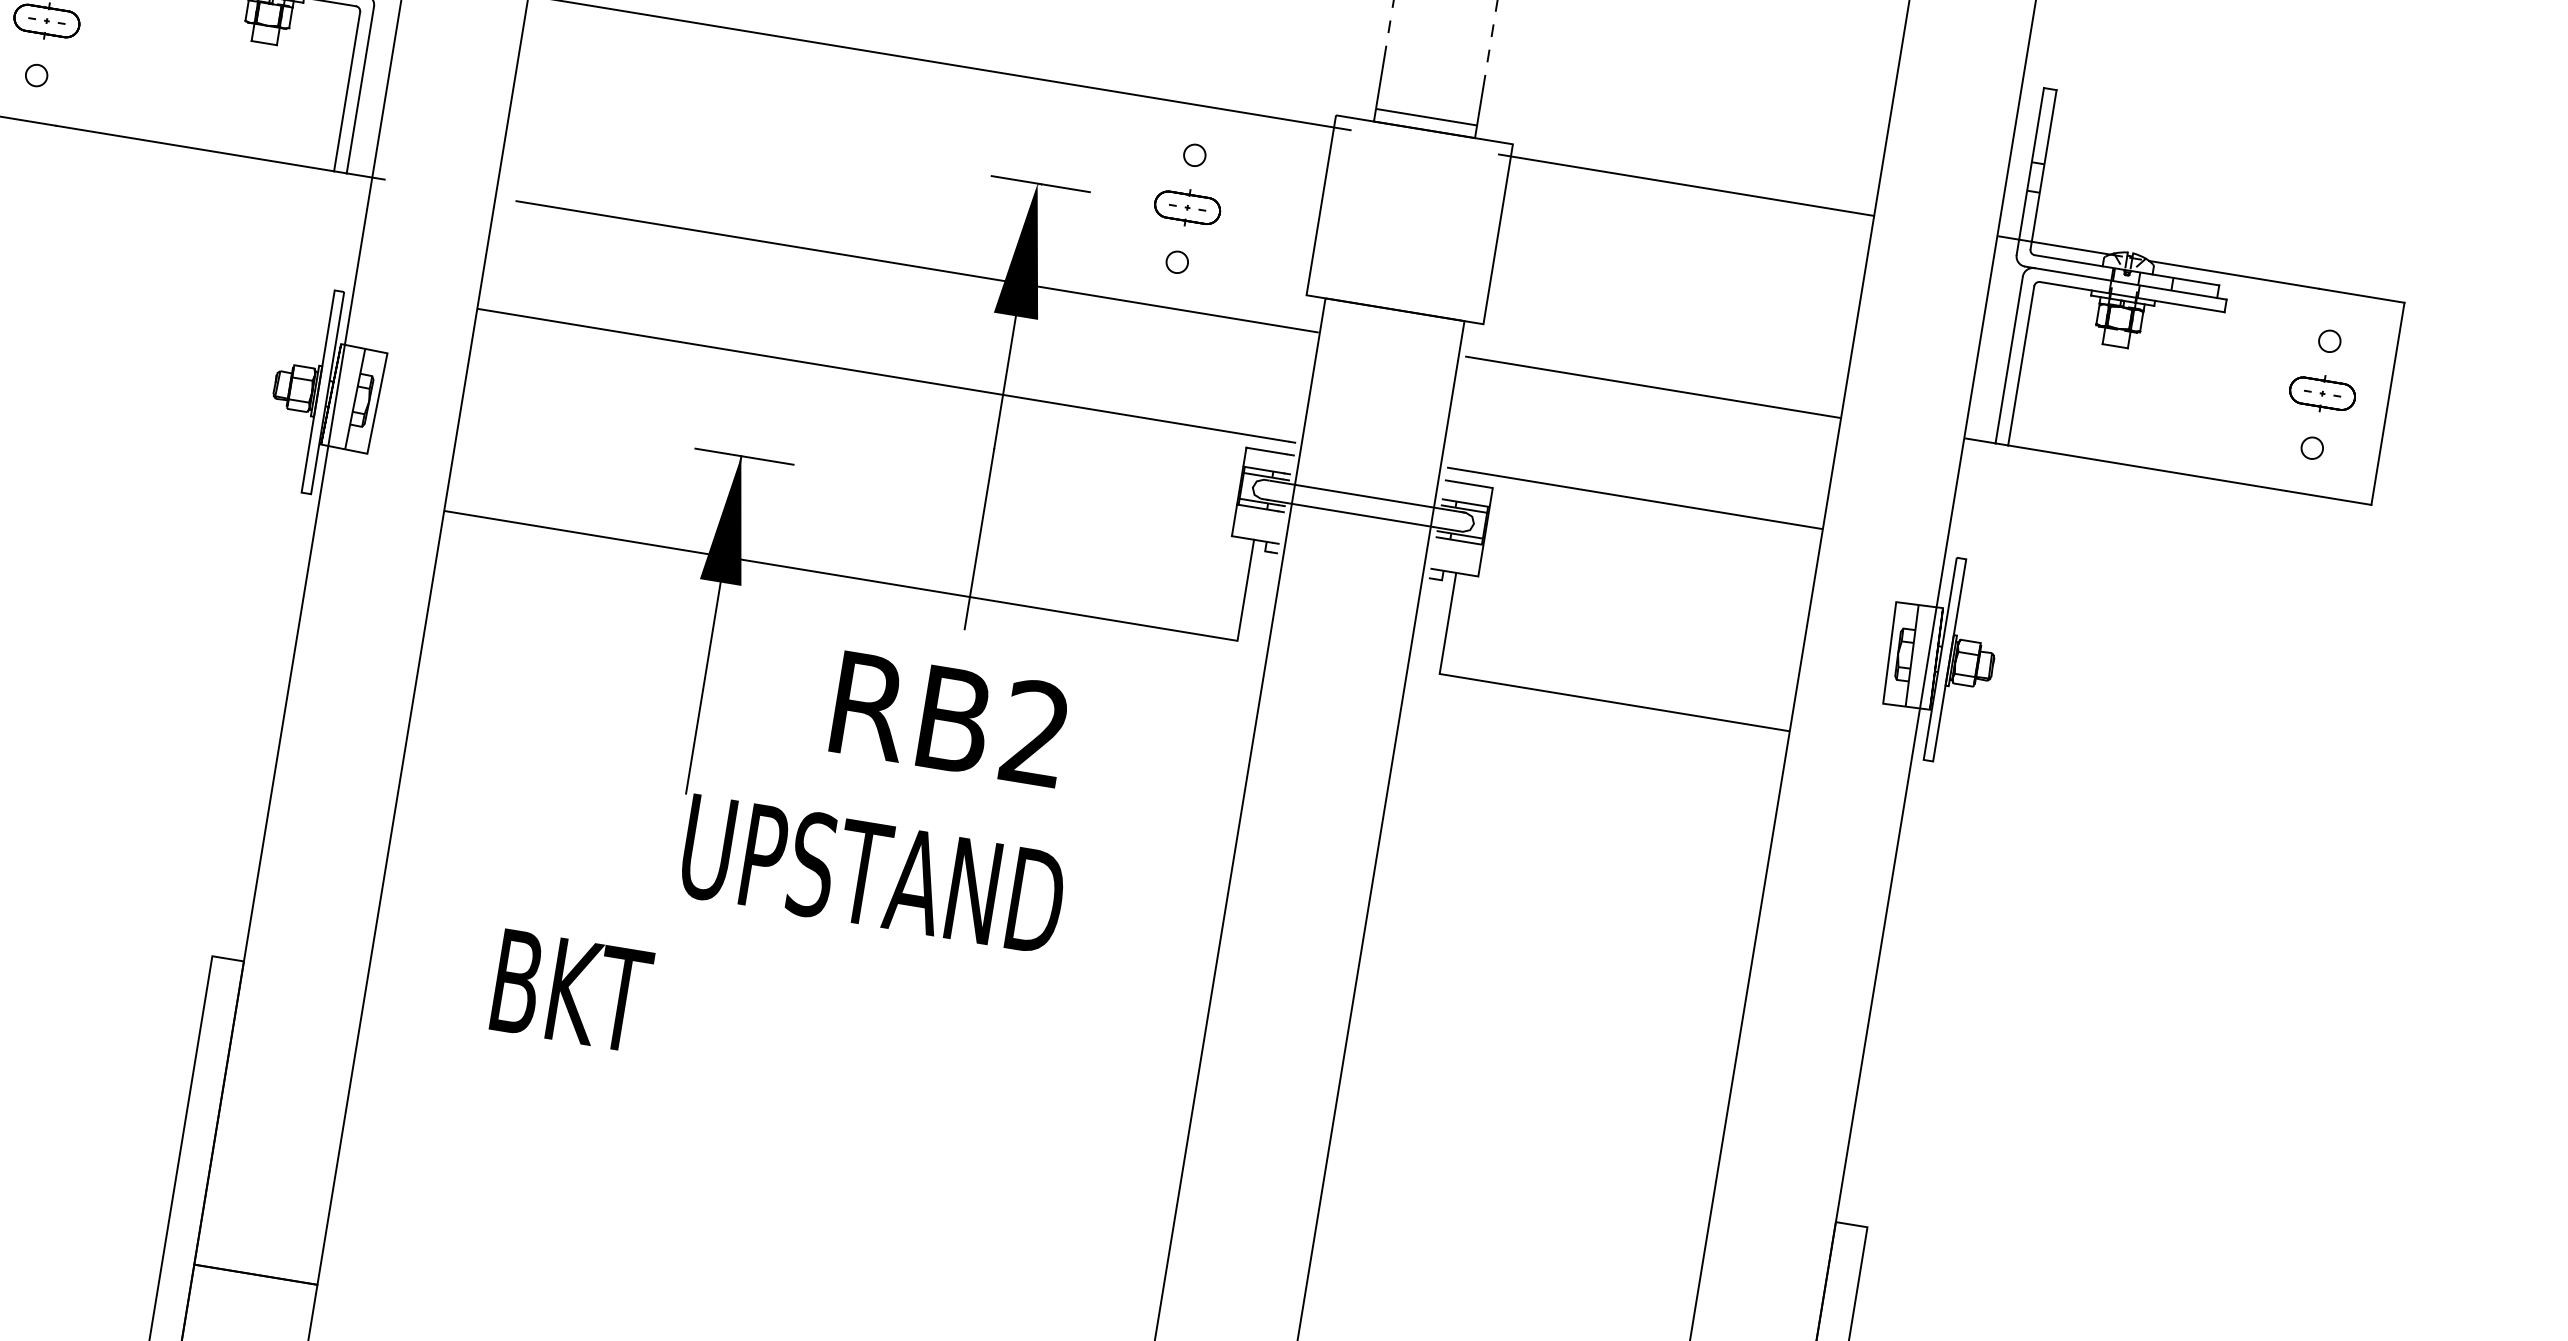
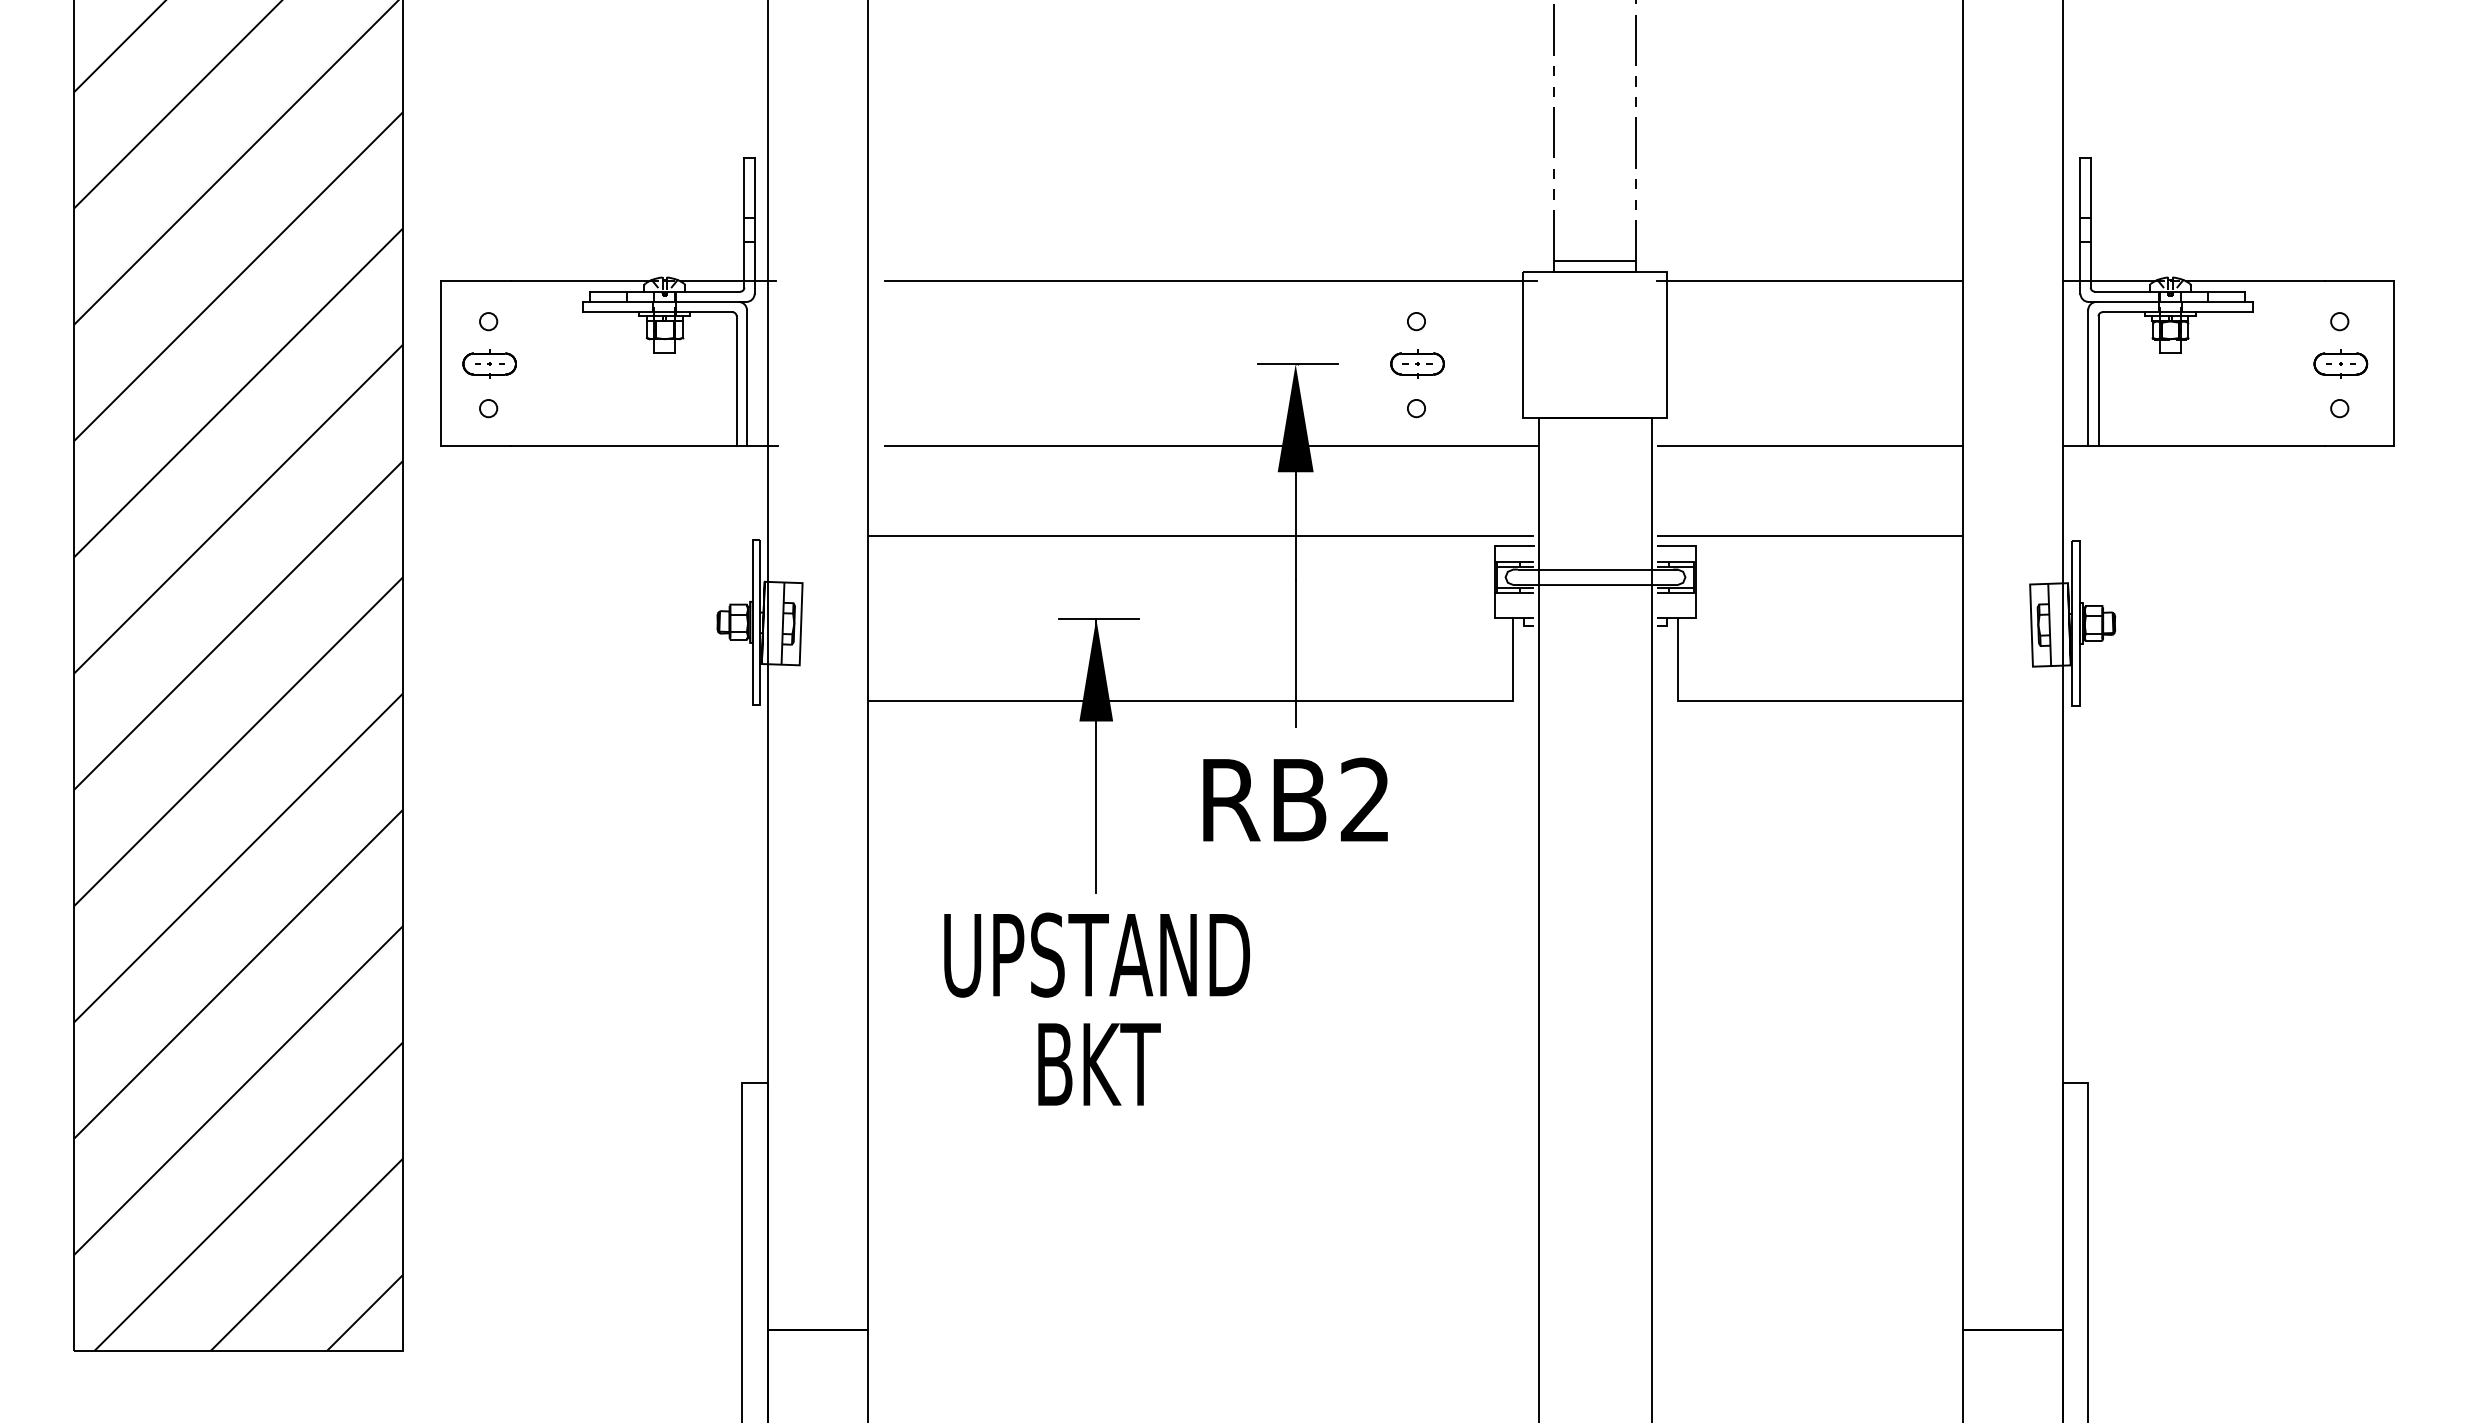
text: (872, 873) -> (1096, 954), moved
text: (571, 991) -> (1099, 1064), moved

